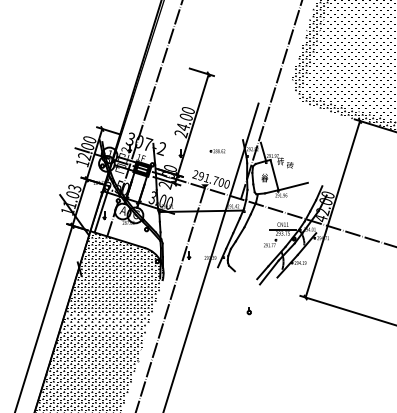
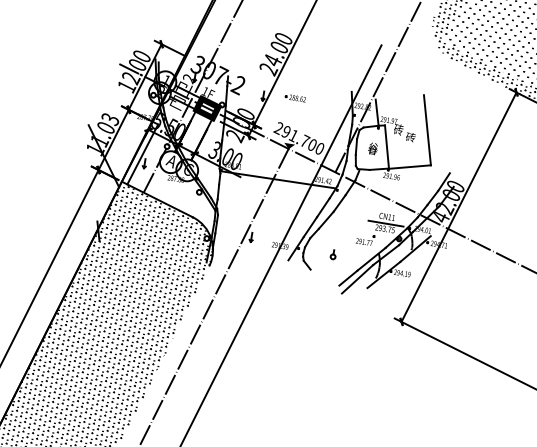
part: (217, 151) -> (295, 98), moved
line: (300, 157) -> (426, 128), added
part: (248, 311) -> (332, 255), moved

